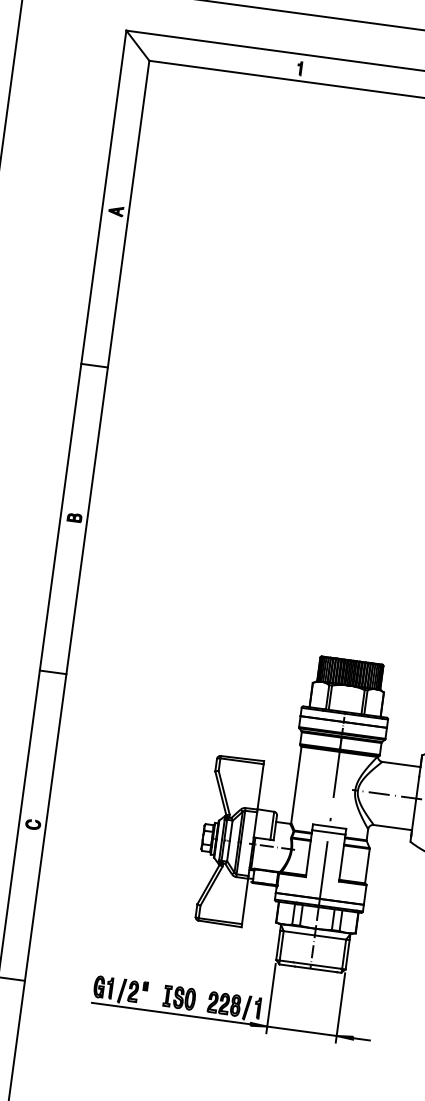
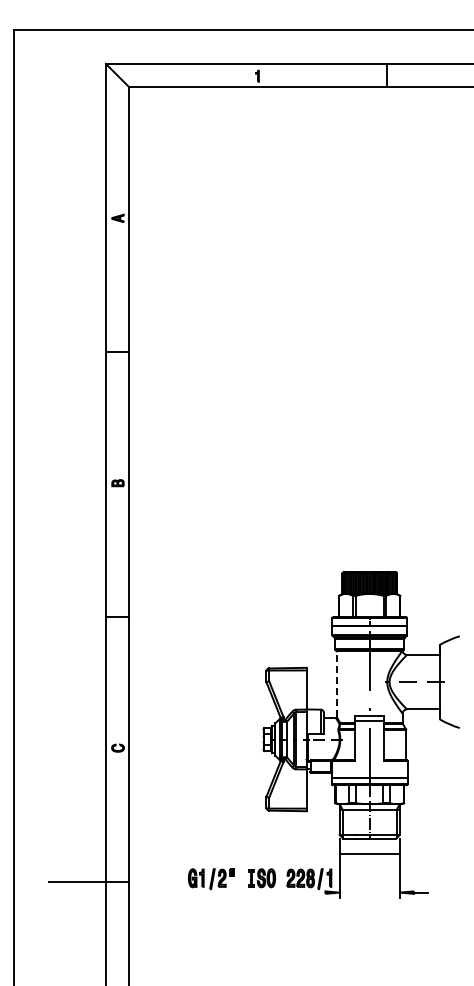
line: (296, 785) -> (336, 684), solid -> dashed
line: (170, 1013) -> (256, 892), removed
line: (301, 1031) -> (369, 853), moved

